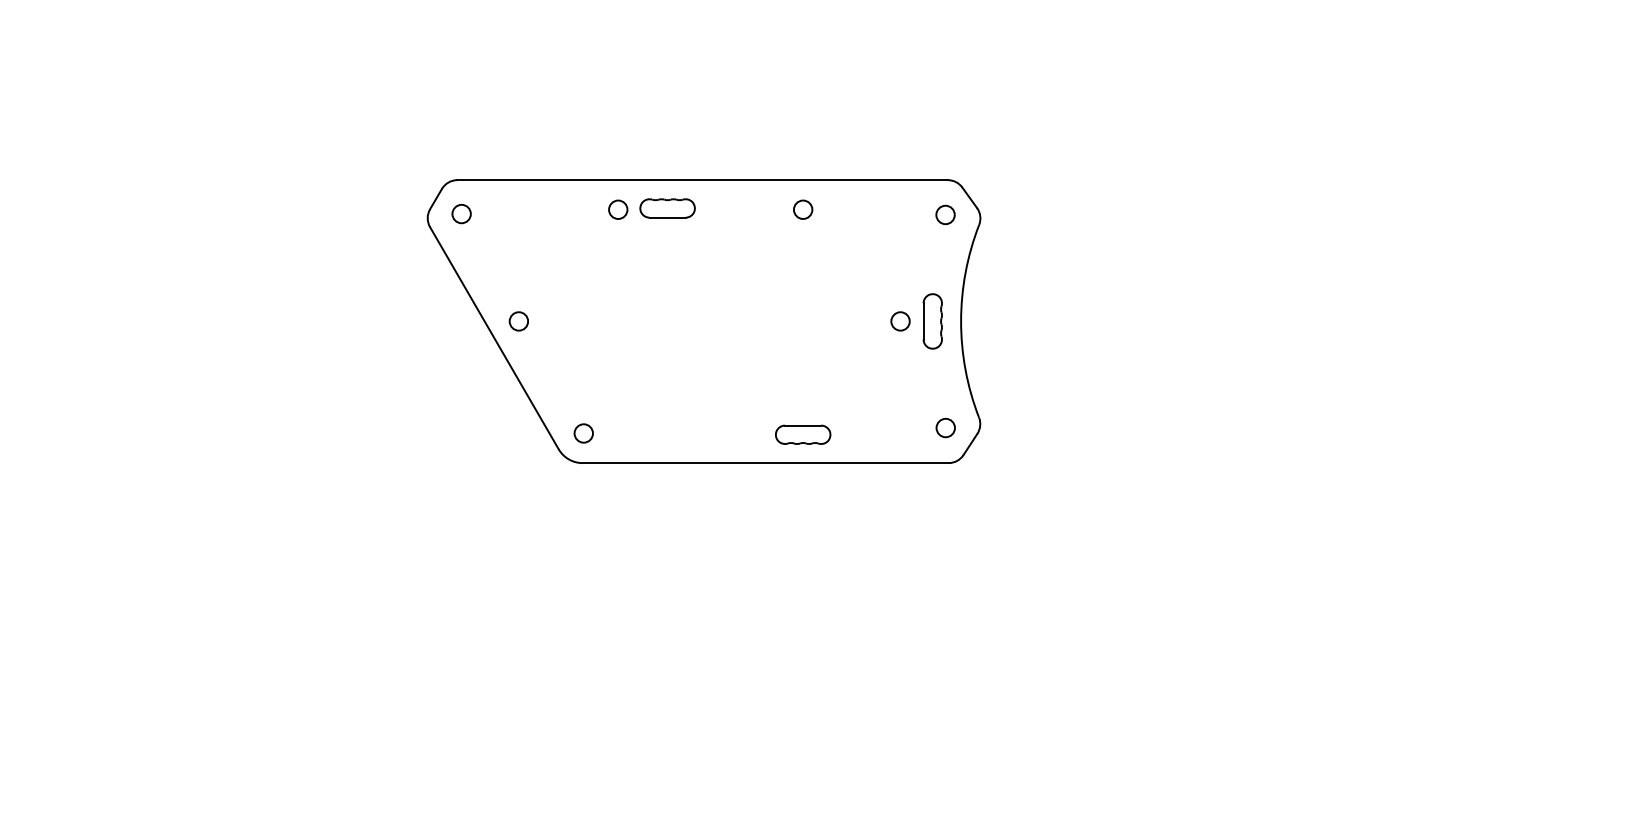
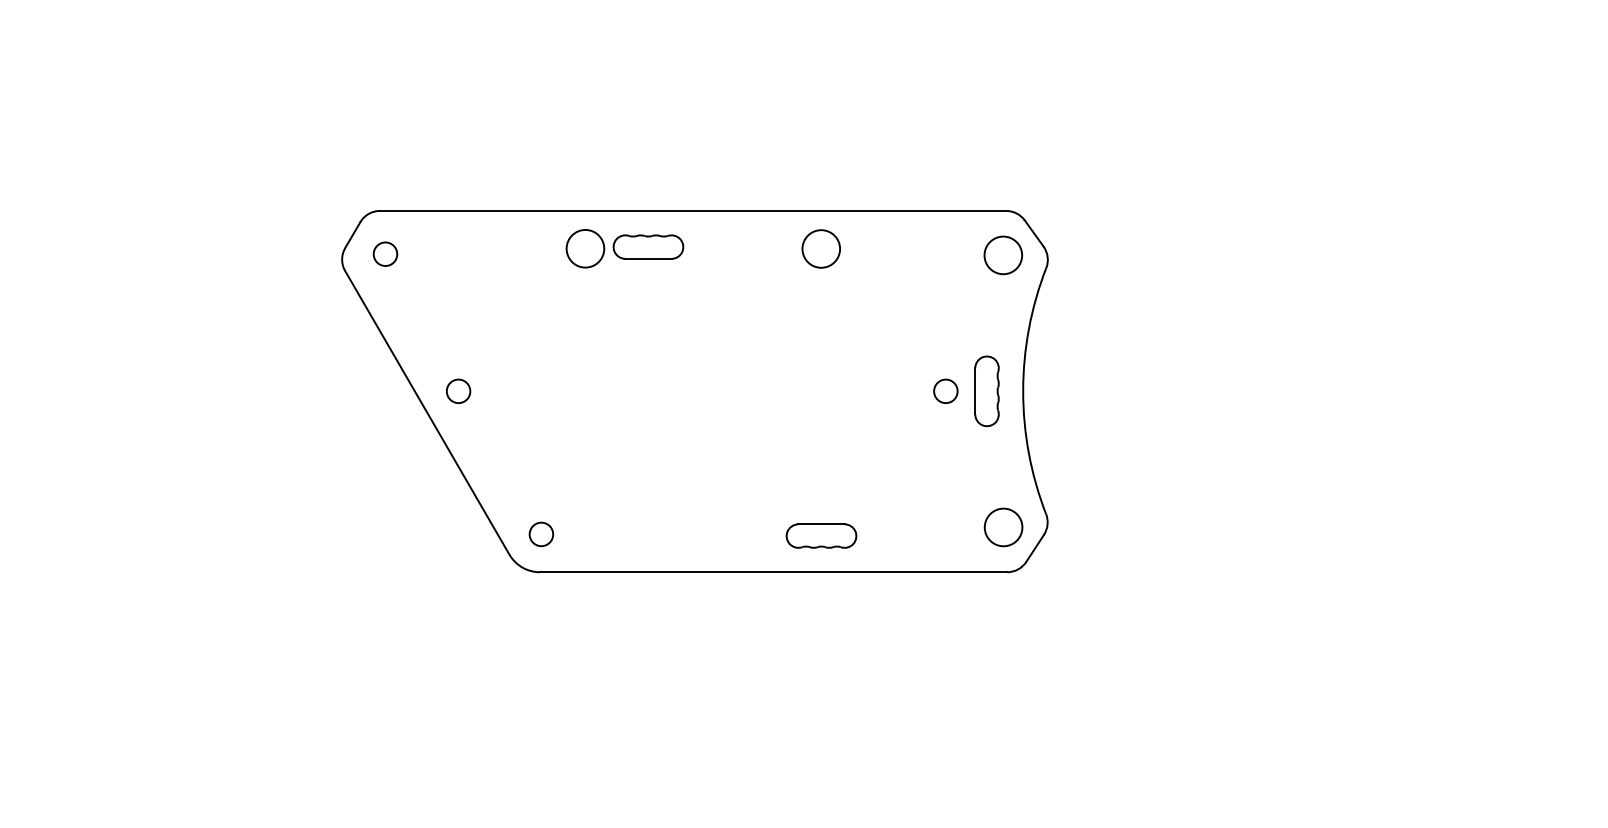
circle: (618, 209) -> (585, 248), size x1.6
circle: (803, 209) -> (821, 248), size x1.6
circle: (945, 214) -> (1003, 254), size x1.6
circle: (945, 427) -> (1003, 526), size x1.6

